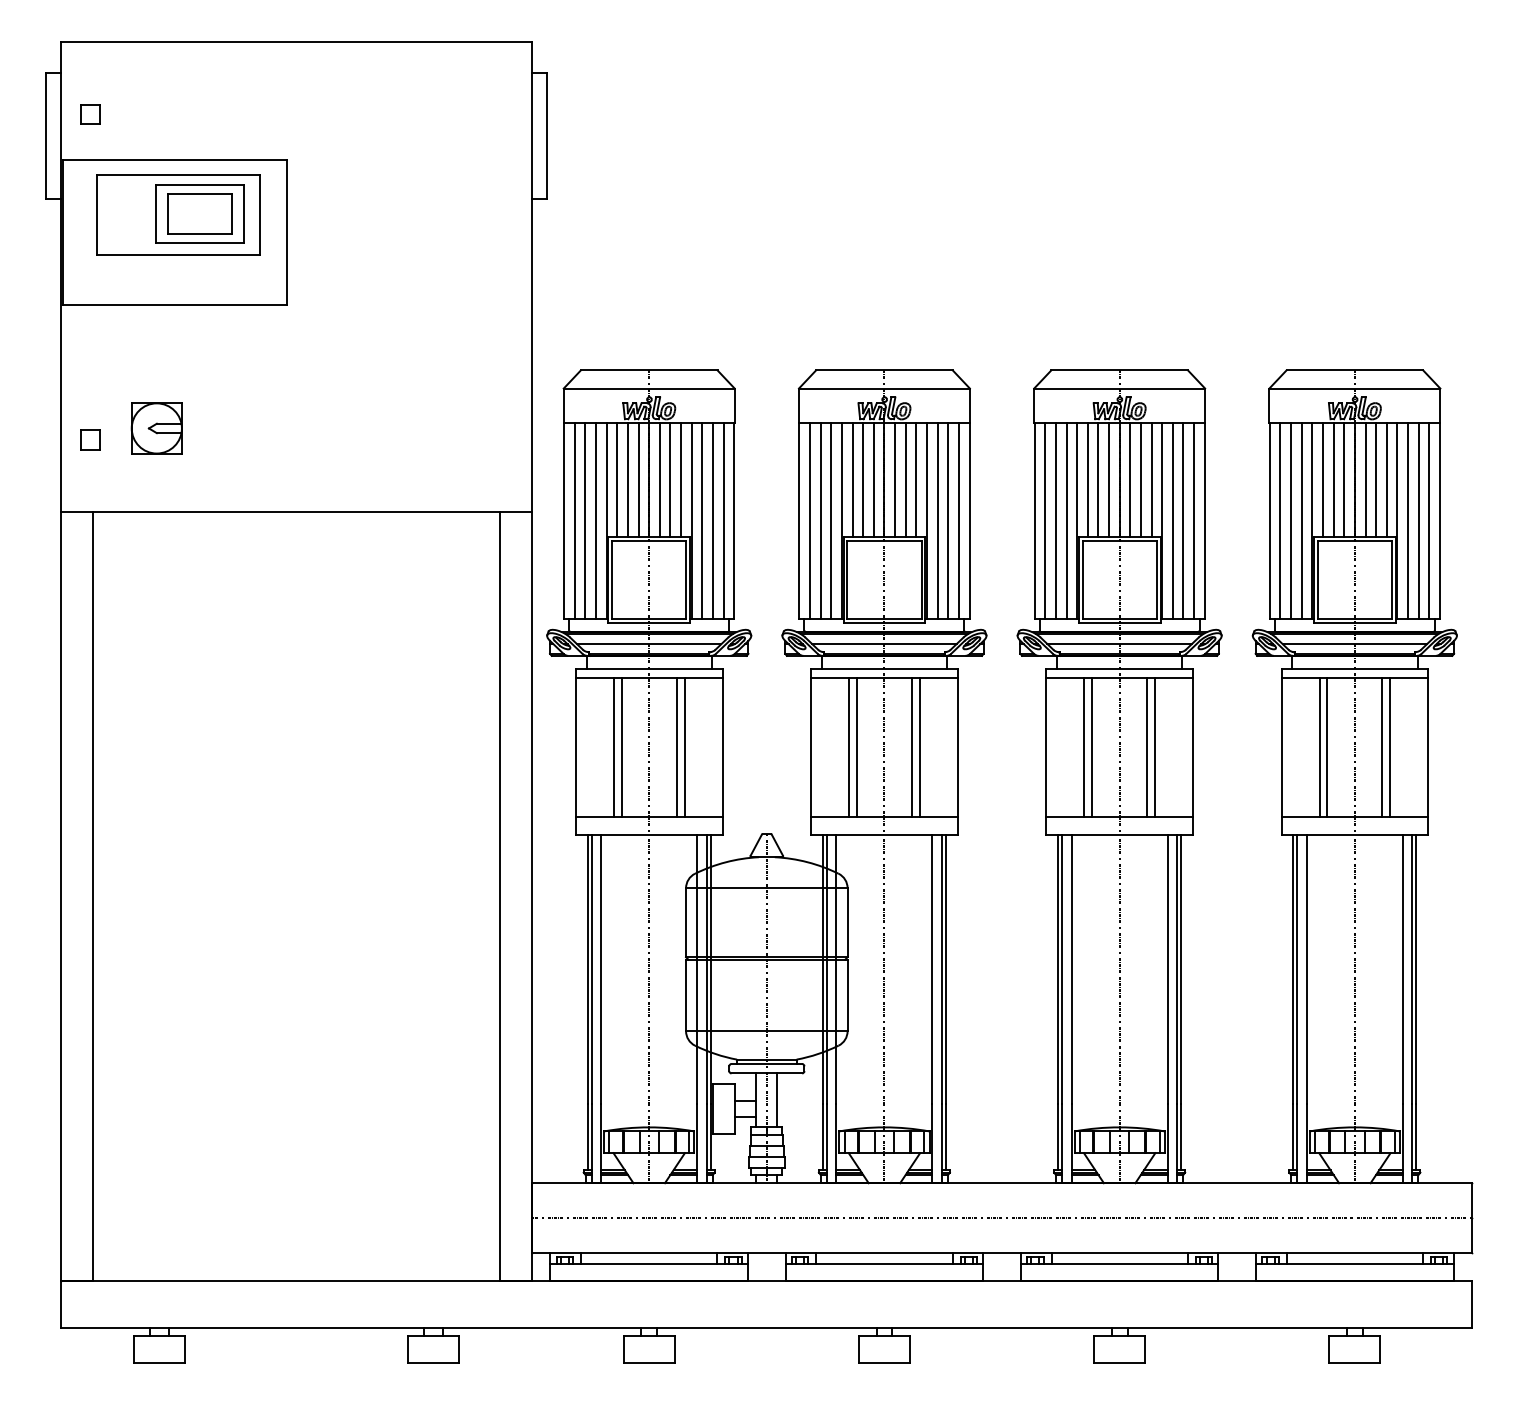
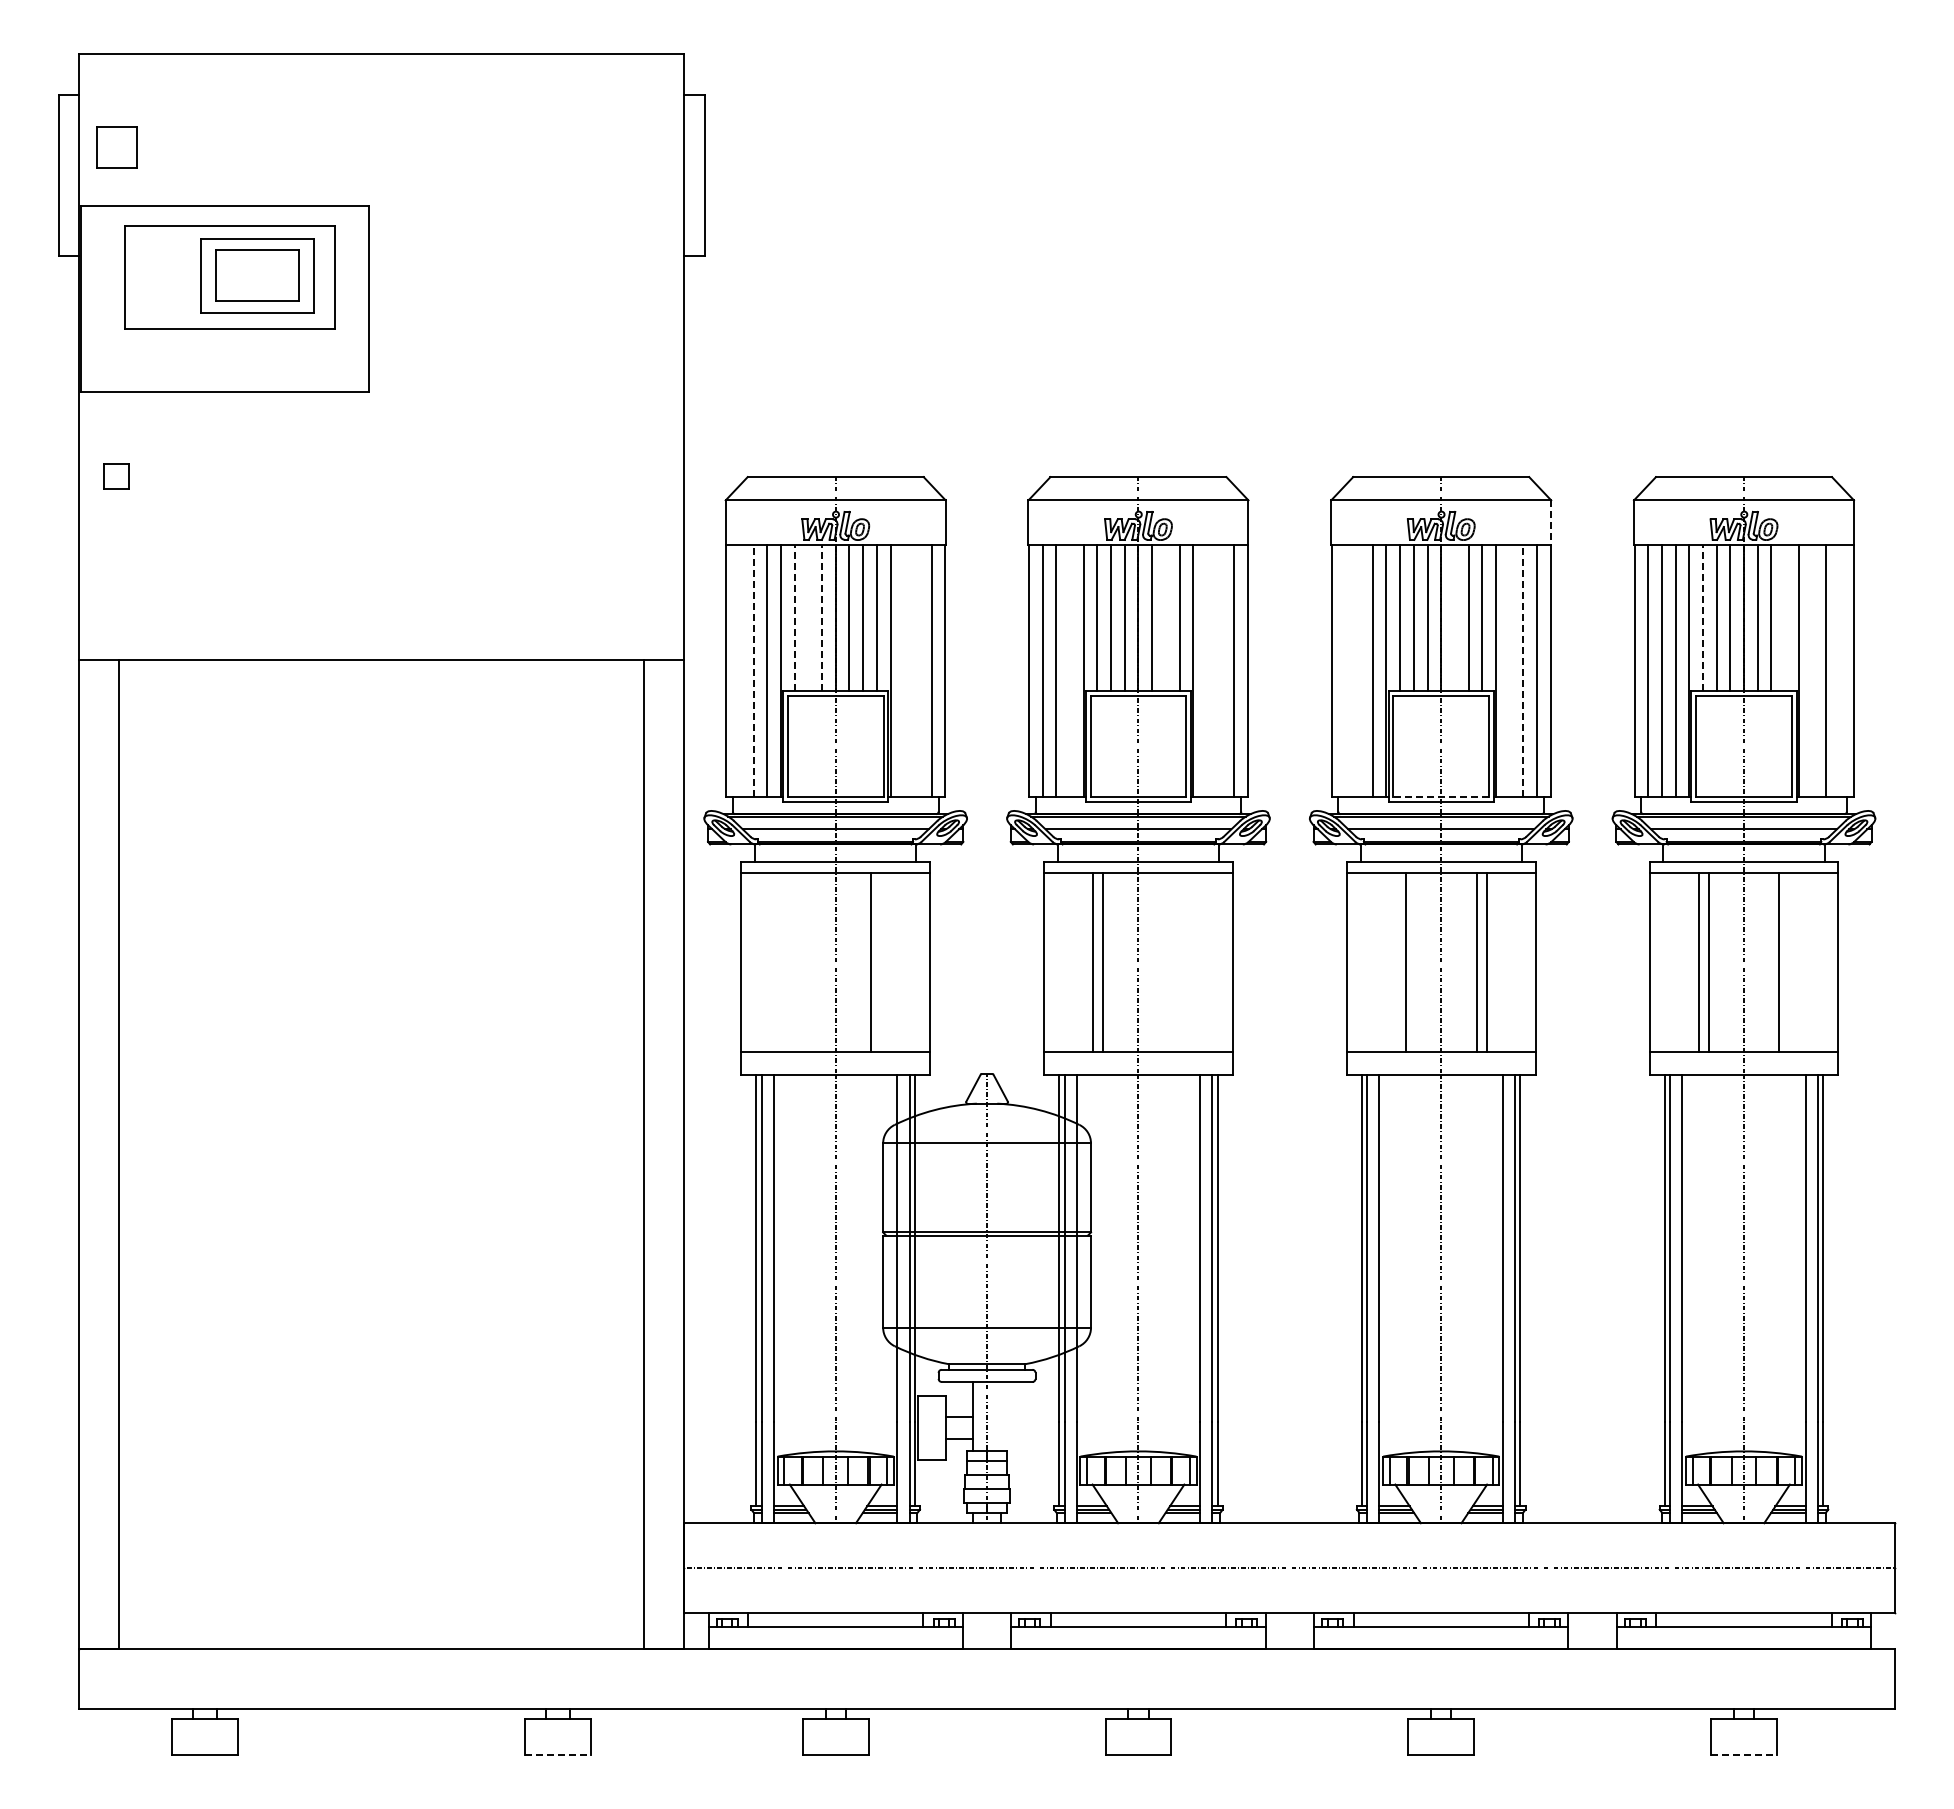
part: (90, 114) -> (116, 147), size x1.6
line: (1205, 405) -> (1551, 522), solid -> dashed
part: (156, 428) -> (201, 551), removed
part: (90, 439) -> (116, 476), moved
line: (617, 479) -> (794, 617), solid -> dashed
line: (628, 479) -> (808, 617), removed
line: (638, 479) -> (821, 617), solid -> dashed
line: (905, 479) -> (1165, 617), removed
line: (1129, 479) -> (1454, 617), removed
line: (1322, 479) -> (1702, 617), solid -> dashed
line: (1387, 479) -> (1785, 617), removed
line: (574, 520) -> (739, 670), removed
line: (585, 520) -> (753, 670), solid -> dashed
line: (702, 520) -> (904, 670), removed
line: (712, 520) -> (917, 670), removed
line: (831, 520) -> (1070, 670), removed
line: (937, 520) -> (1206, 670), removed
line: (948, 520) -> (1220, 670), removed
line: (1045, 520) -> (1345, 670), removed
line: (1056, 520) -> (1359, 670), removed
line: (1172, 520) -> (1509, 670), removed
line: (1183, 520) -> (1523, 670), solid -> dashed
line: (1408, 520) -> (1812, 670), removed
line: (1429, 520) -> (1839, 670), removed
line: (1119, 619) -> (1441, 797), solid -> dashed
line: (614, 747) -> (790, 962), removed
line: (621, 747) -> (800, 962), removed
line: (684, 747) -> (881, 962), removed
line: (911, 747) -> (1173, 962), removed
line: (919, 747) -> (1183, 962), removed
line: (1084, 747) -> (1395, 962), removed
line: (1390, 747) -> (1789, 962), removed
line: (777, 1099) -> (1000, 1415), removed
line: (433, 1362) -> (558, 1754), solid -> dashed
line: (1354, 1362) -> (1743, 1754), solid -> dashed

